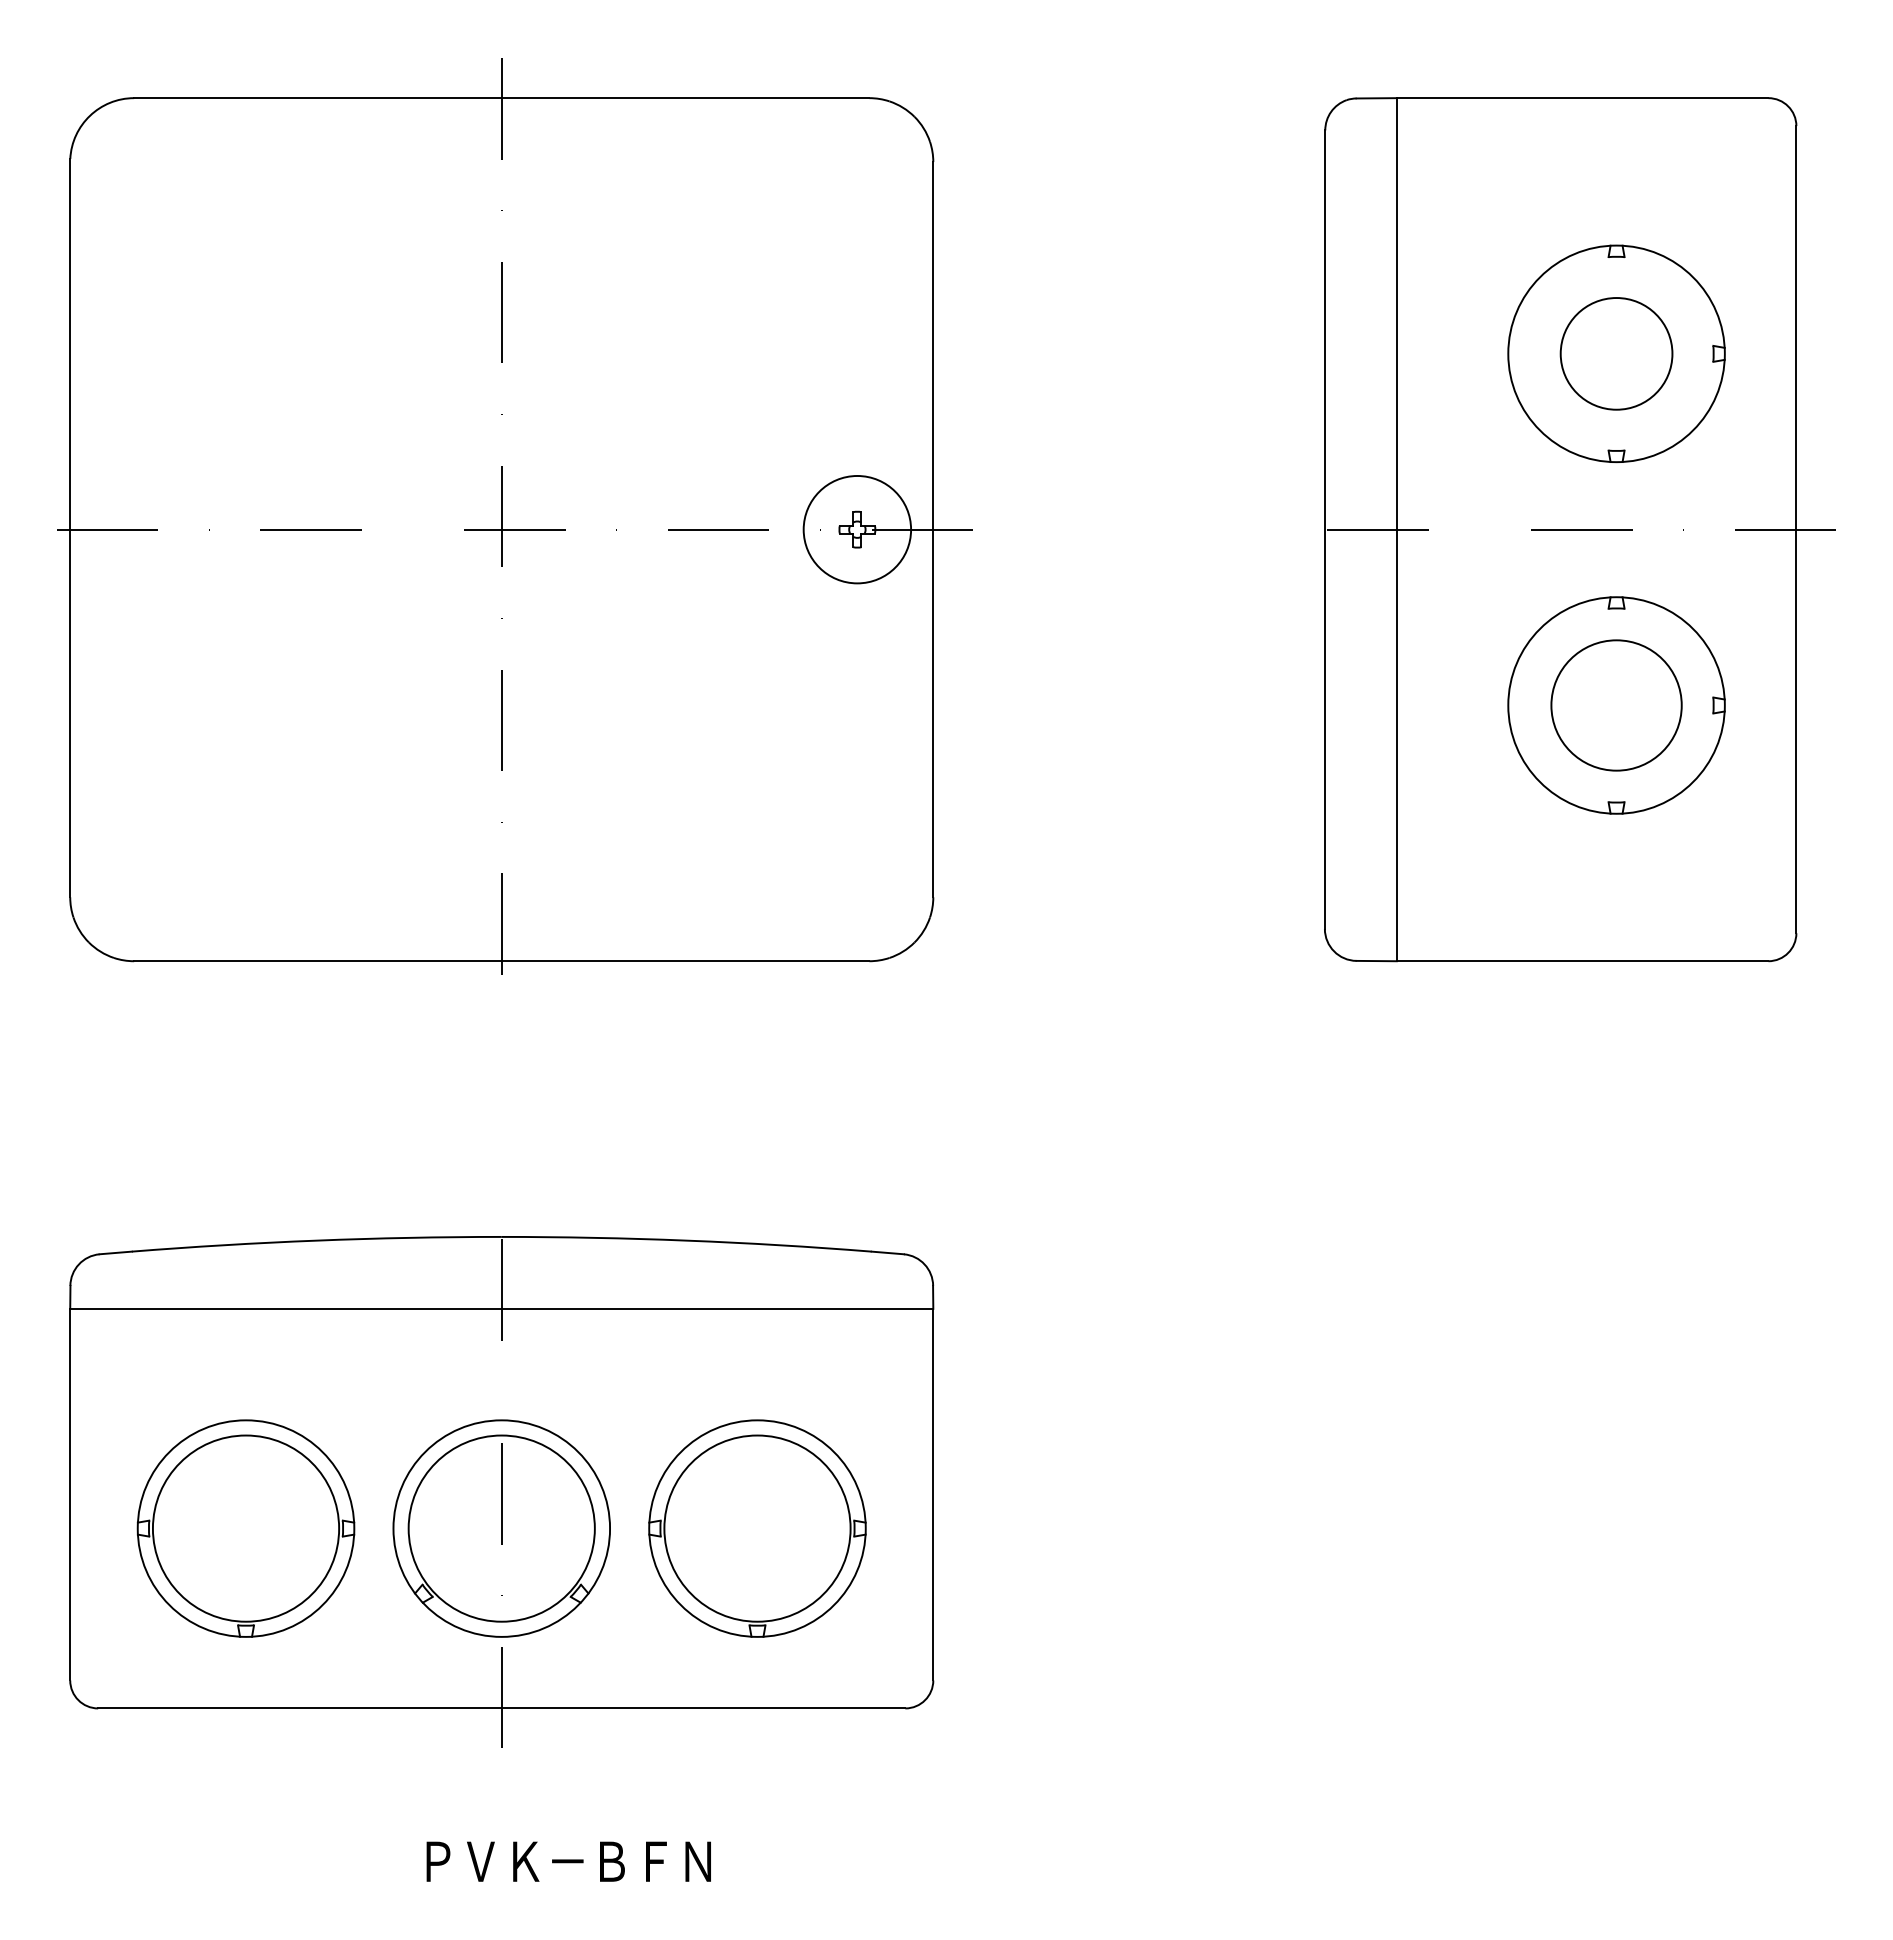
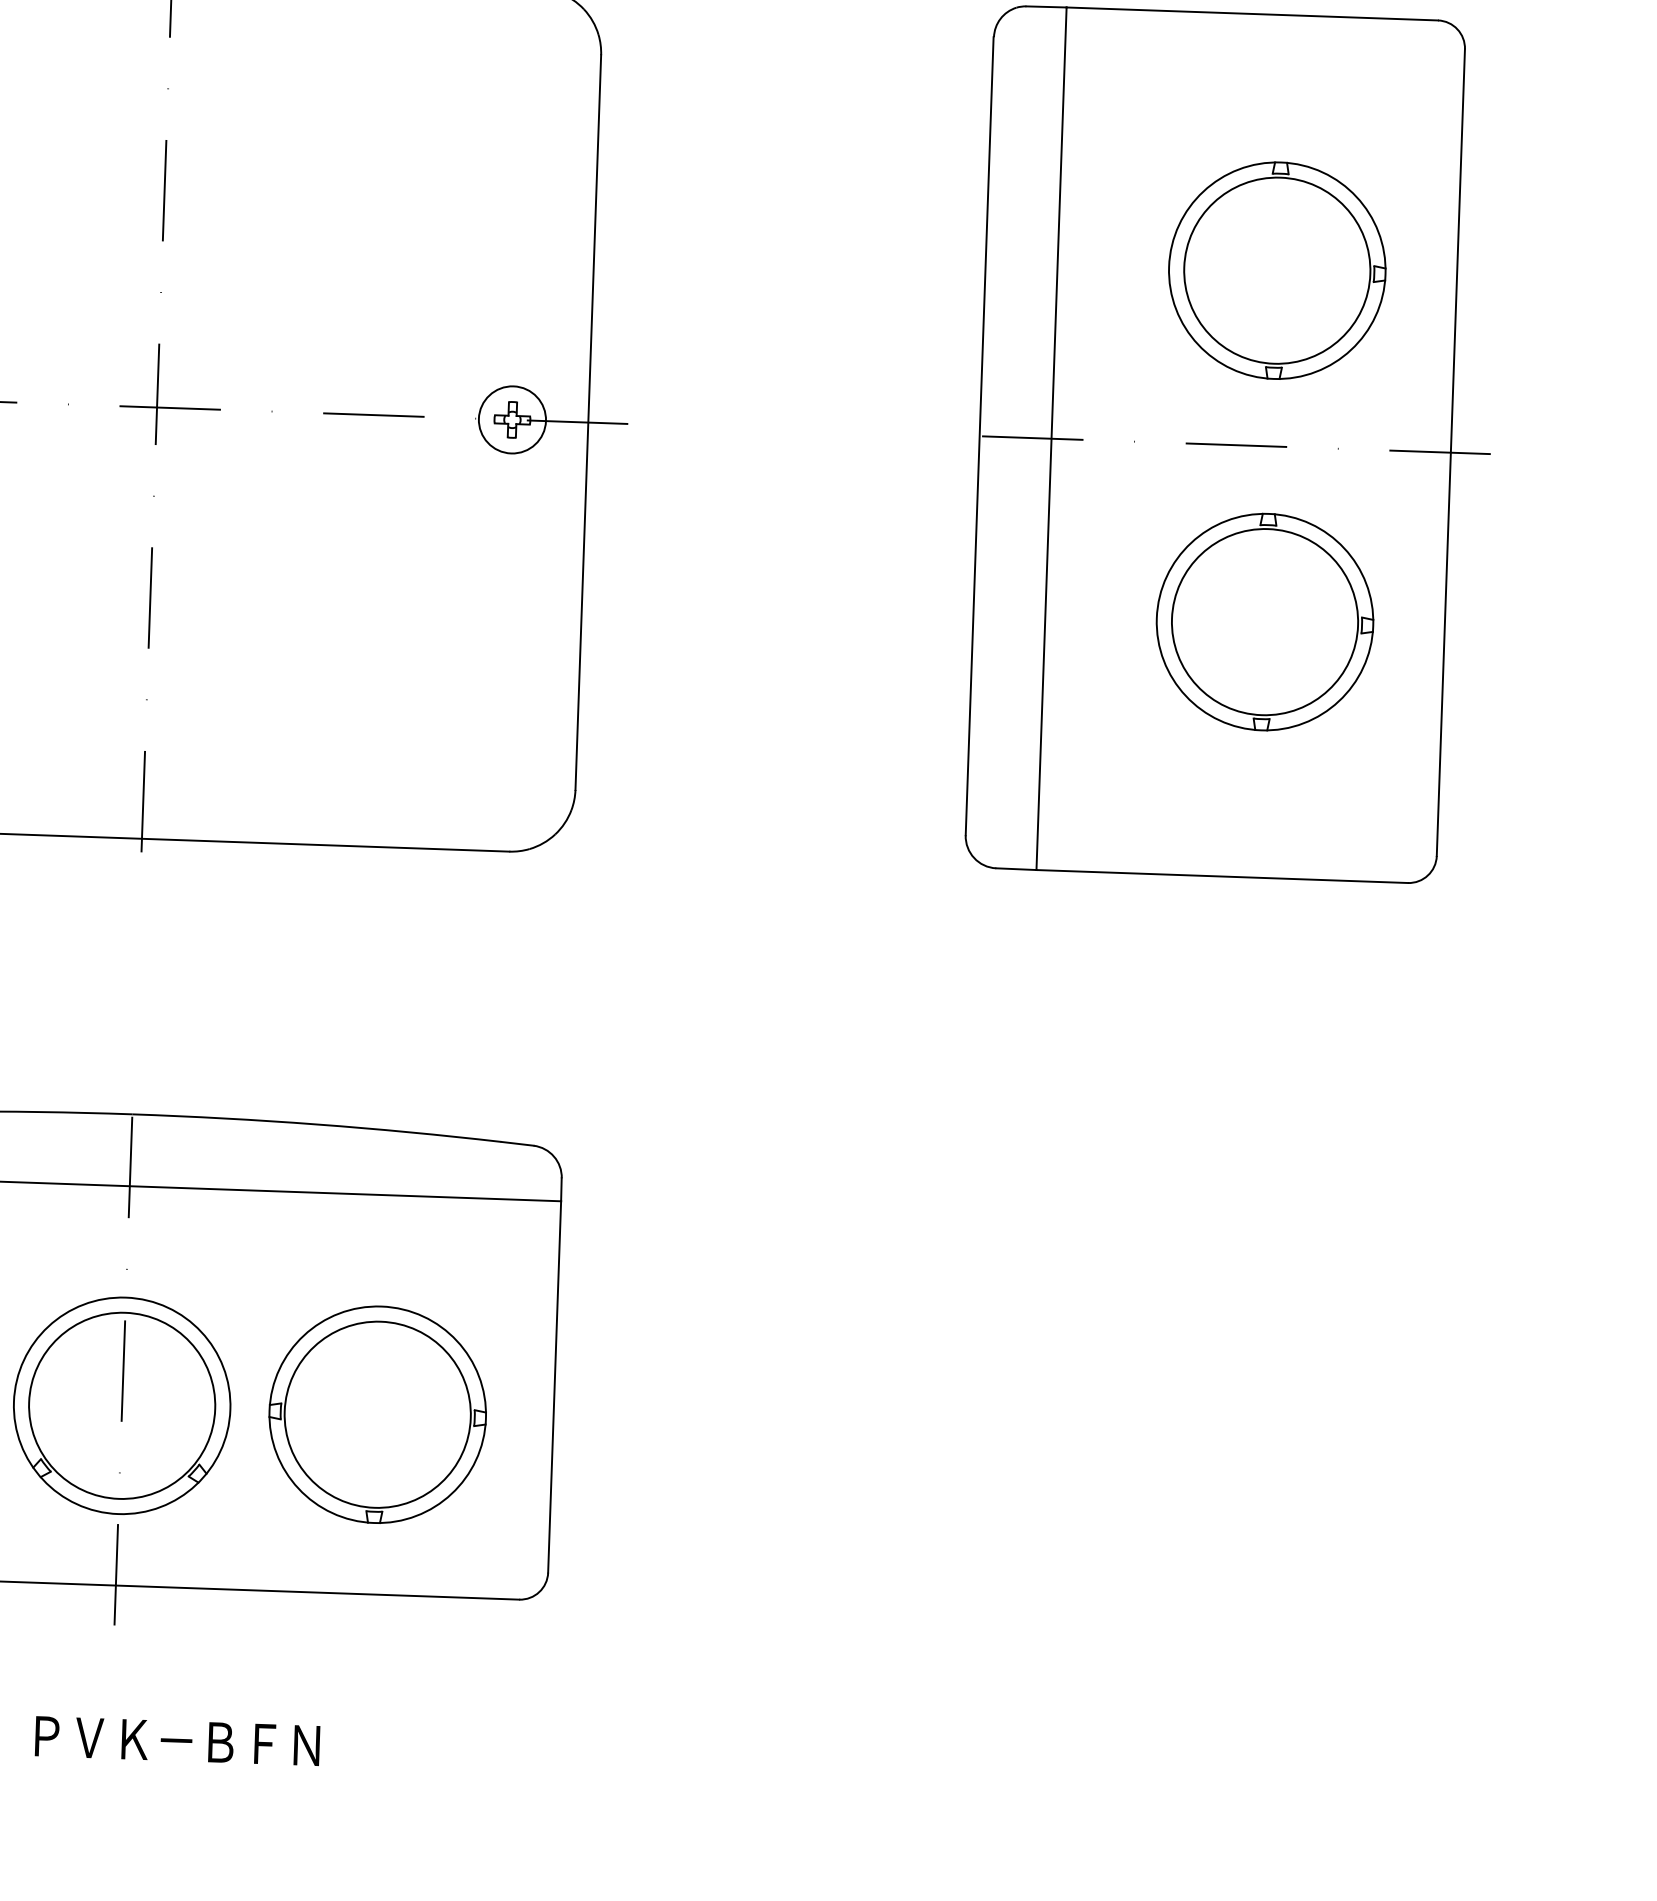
circle: (1616, 353) -> (1277, 270), size x1.67
circle: (856, 529) -> (511, 419), size x0.62
circle: (1616, 705) -> (1264, 622), size x1.43

